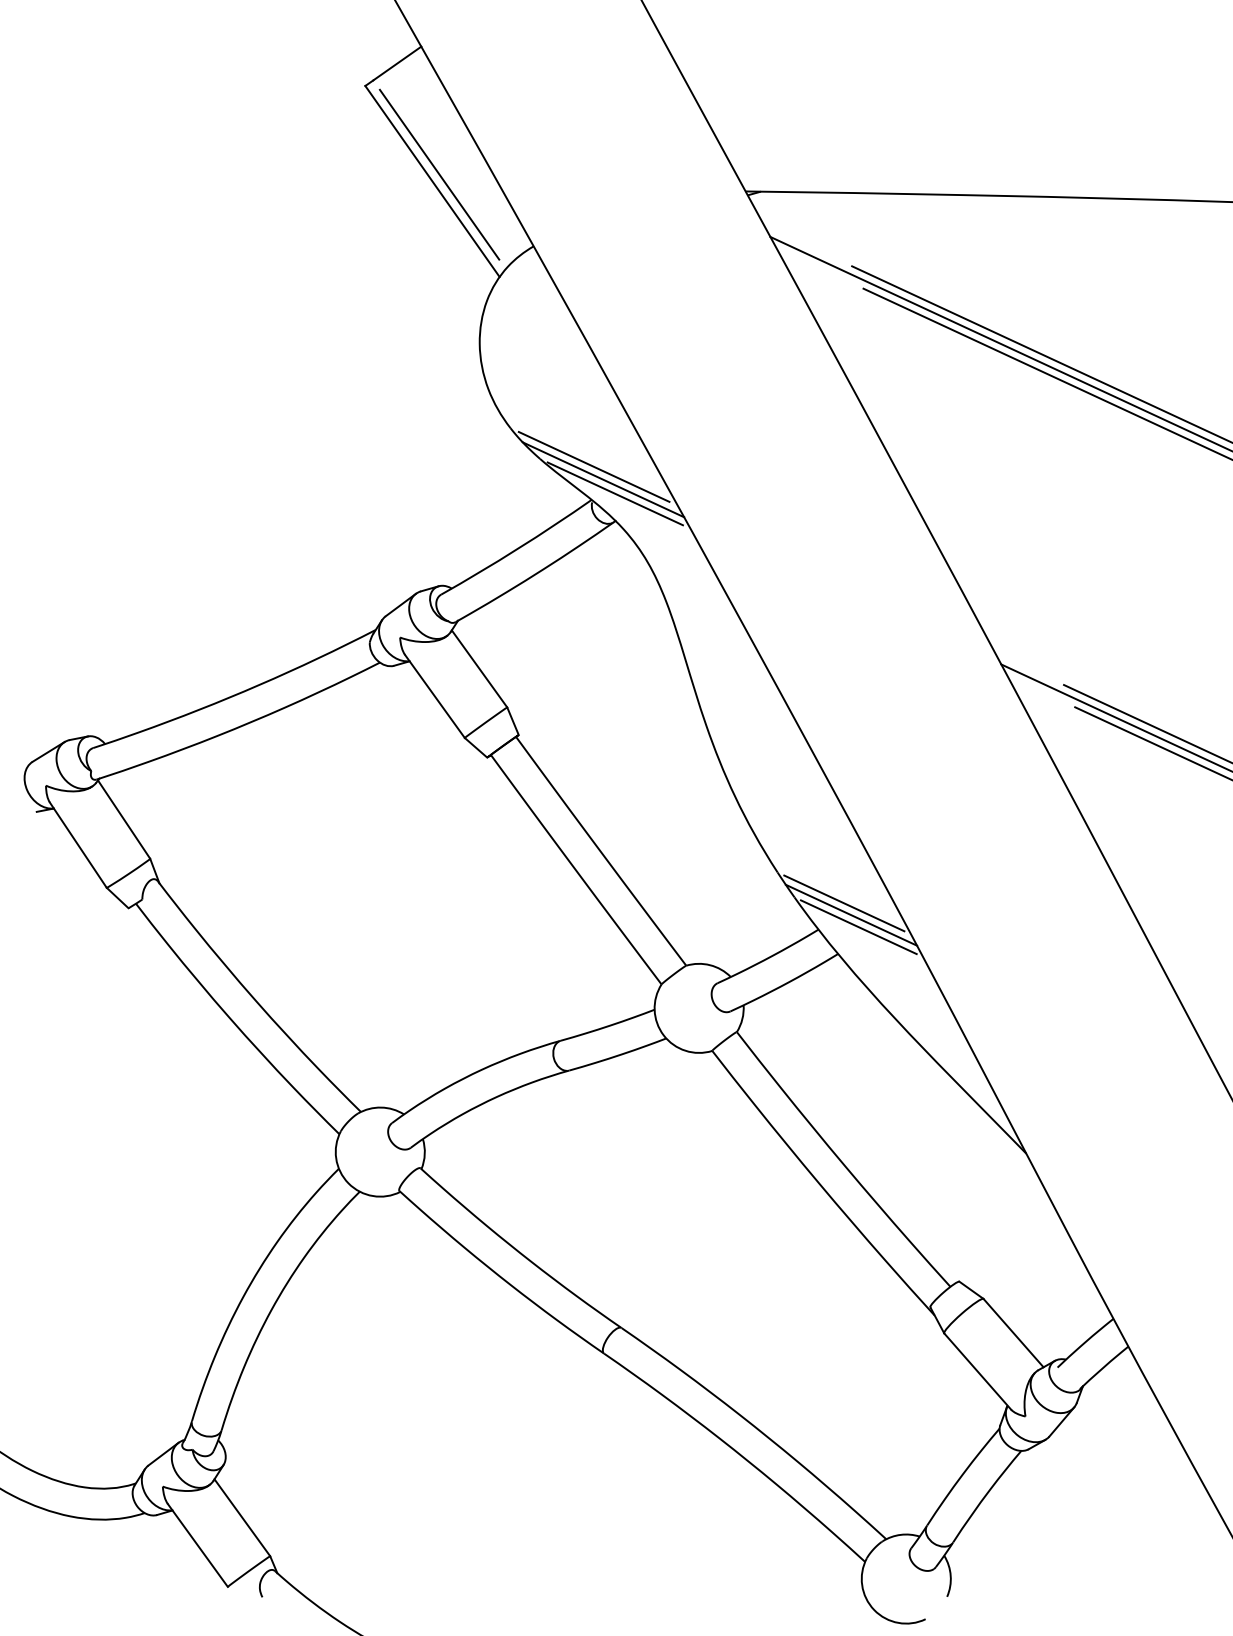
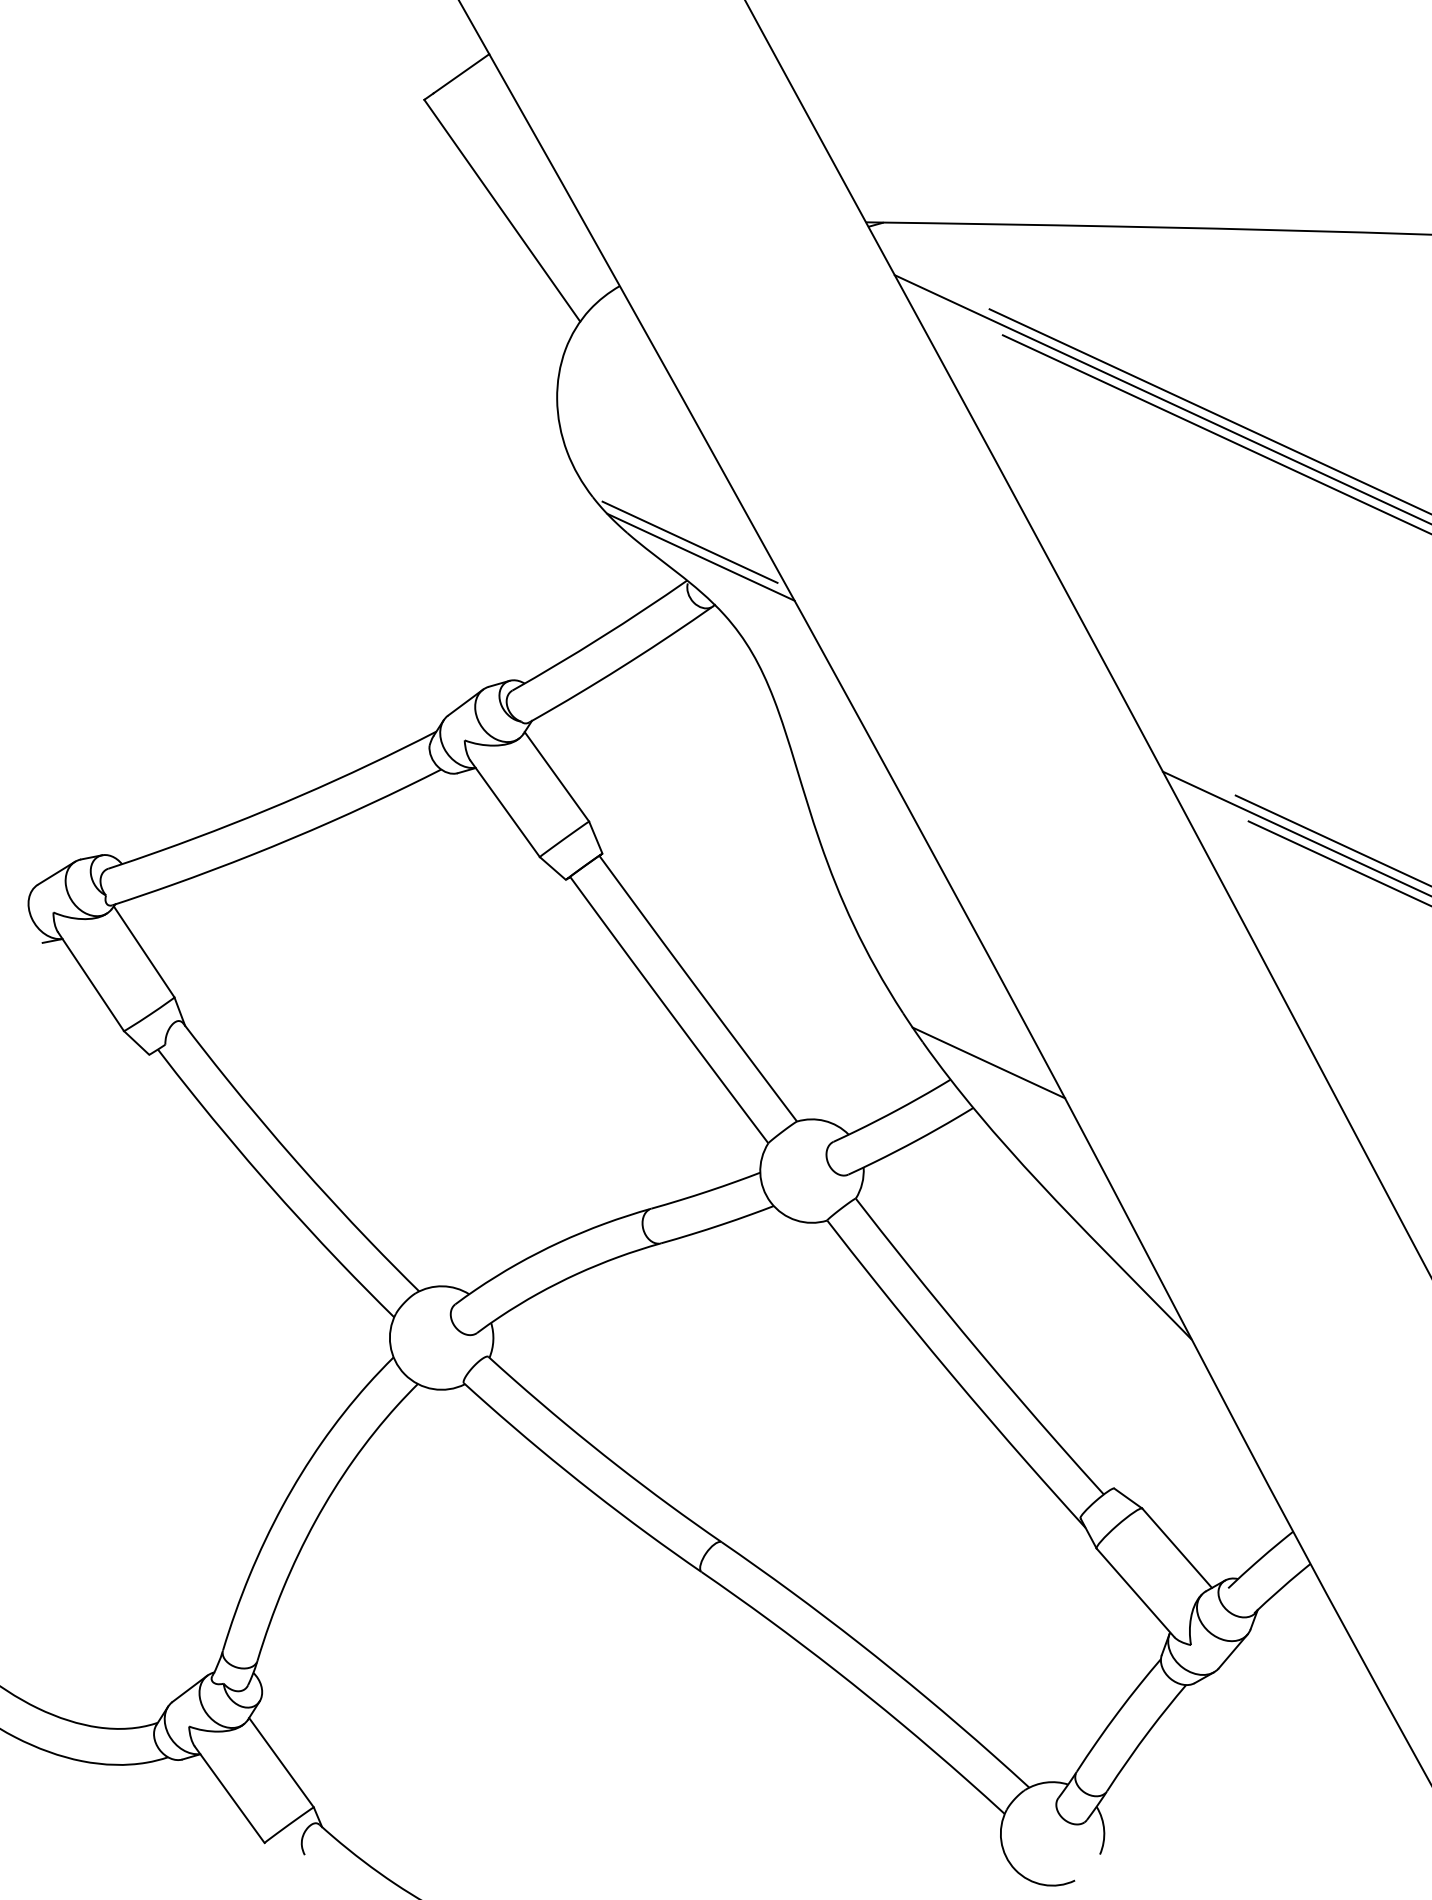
line: (439, 174) -> (510, 202), removed
line: (615, 493) -> (714, 573), removed
line: (844, 903) -> (980, 1049), removed
line: (858, 927) -> (997, 1077), removed

